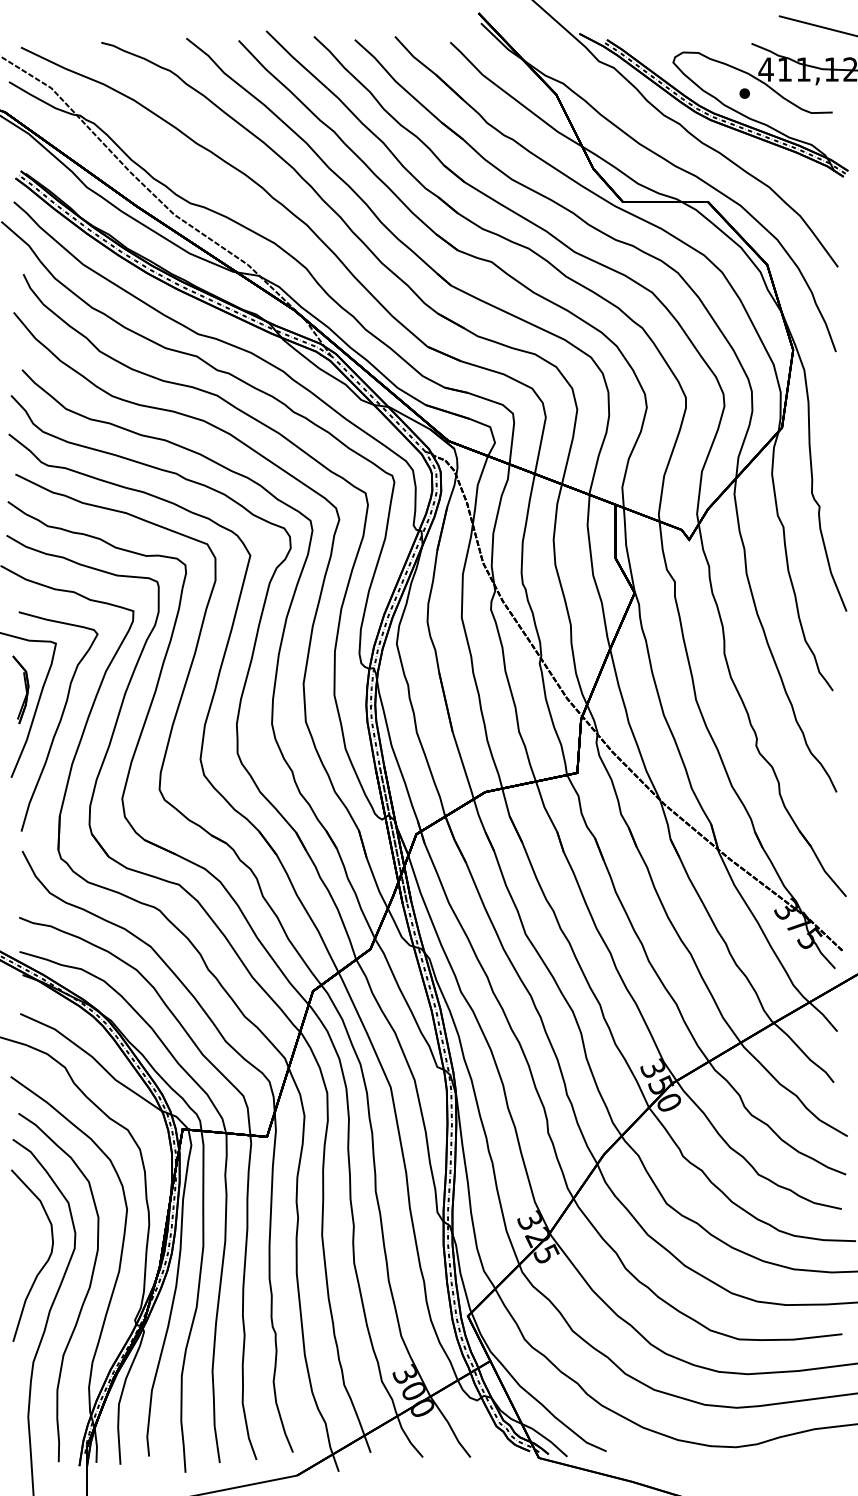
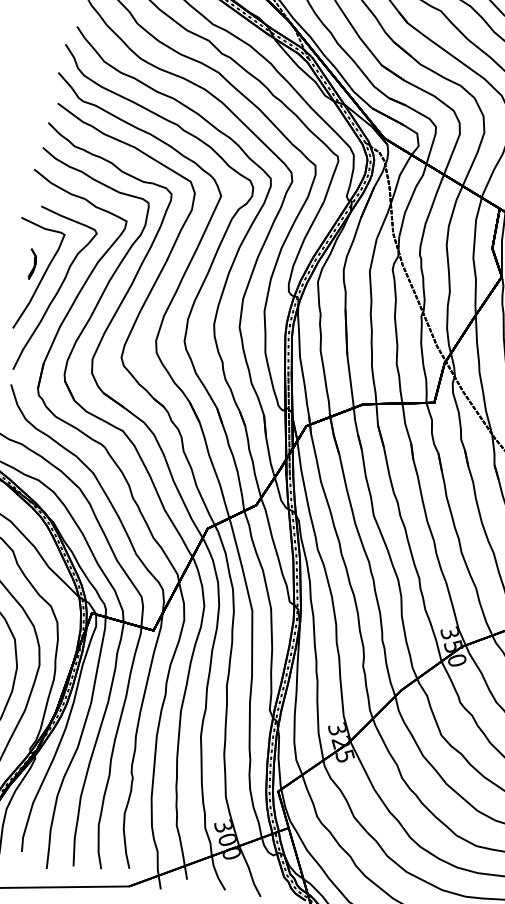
part: (20, 689) -> (31, 264), size x0.6

